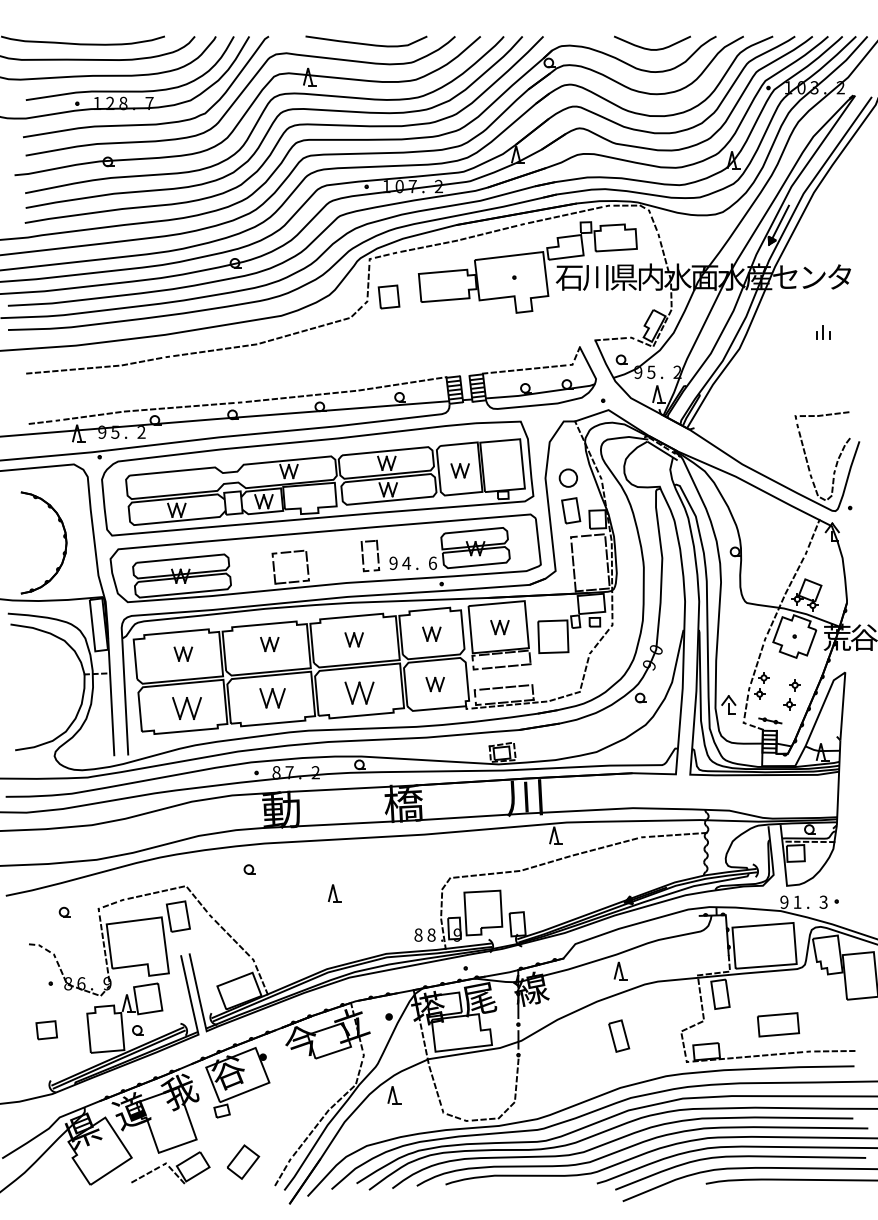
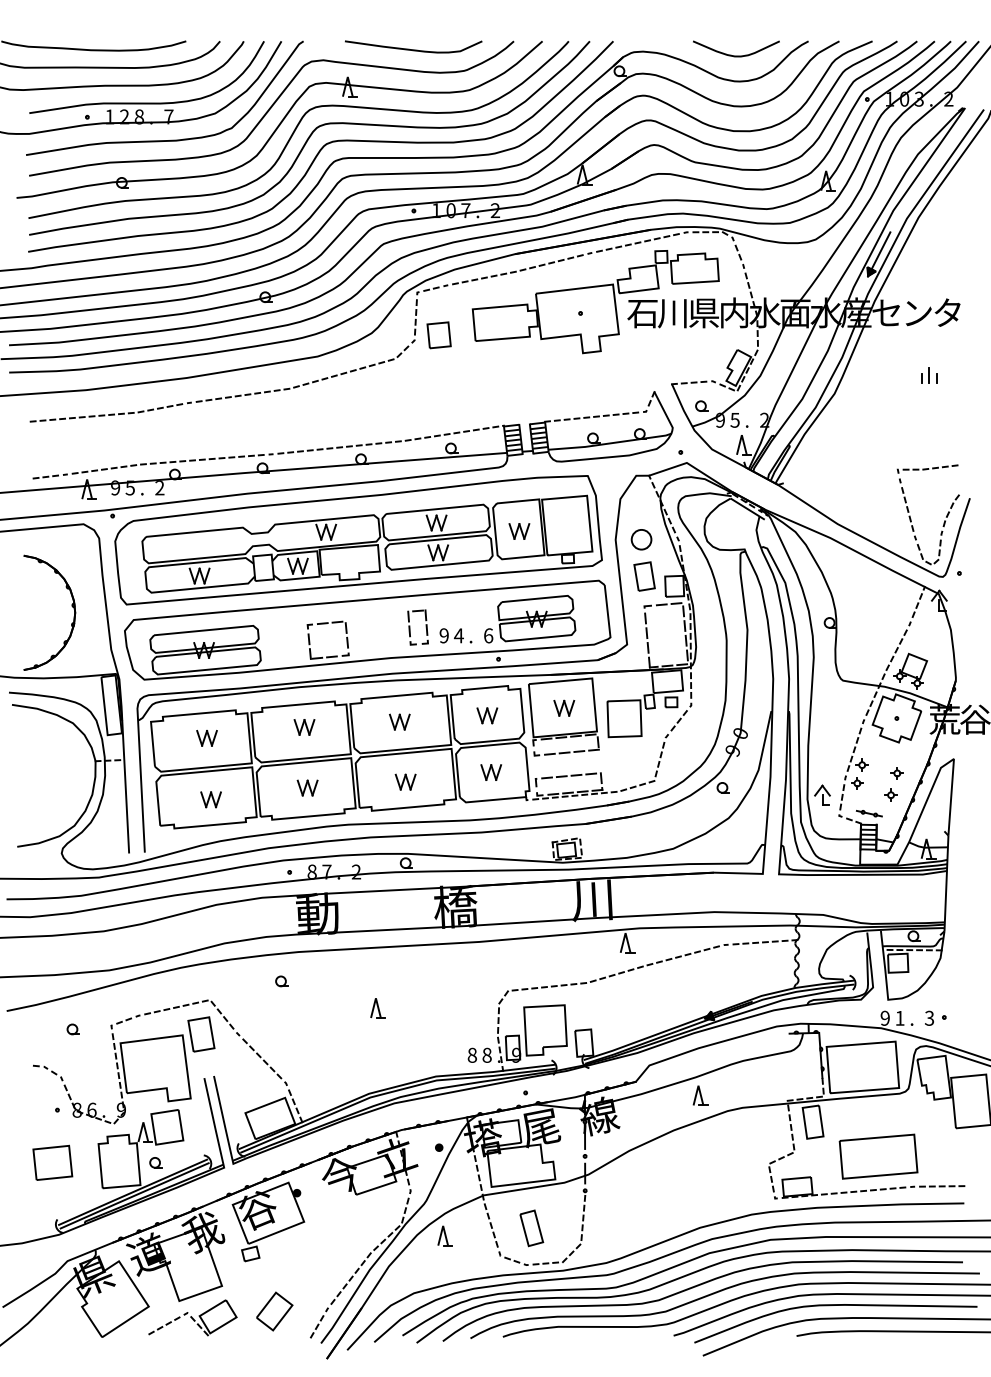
part: (359, 692) -> (405, 781), size x0.62
part: (272, 697) -> (307, 787), size x0.71
part: (186, 708) -> (210, 799), size x0.62
part: (778, 1024) -> (878, 1156), size x1.67
part: (46, 1030) -> (52, 1162), size x1.67
part: (618, 1036) -> (531, 1228), moved

